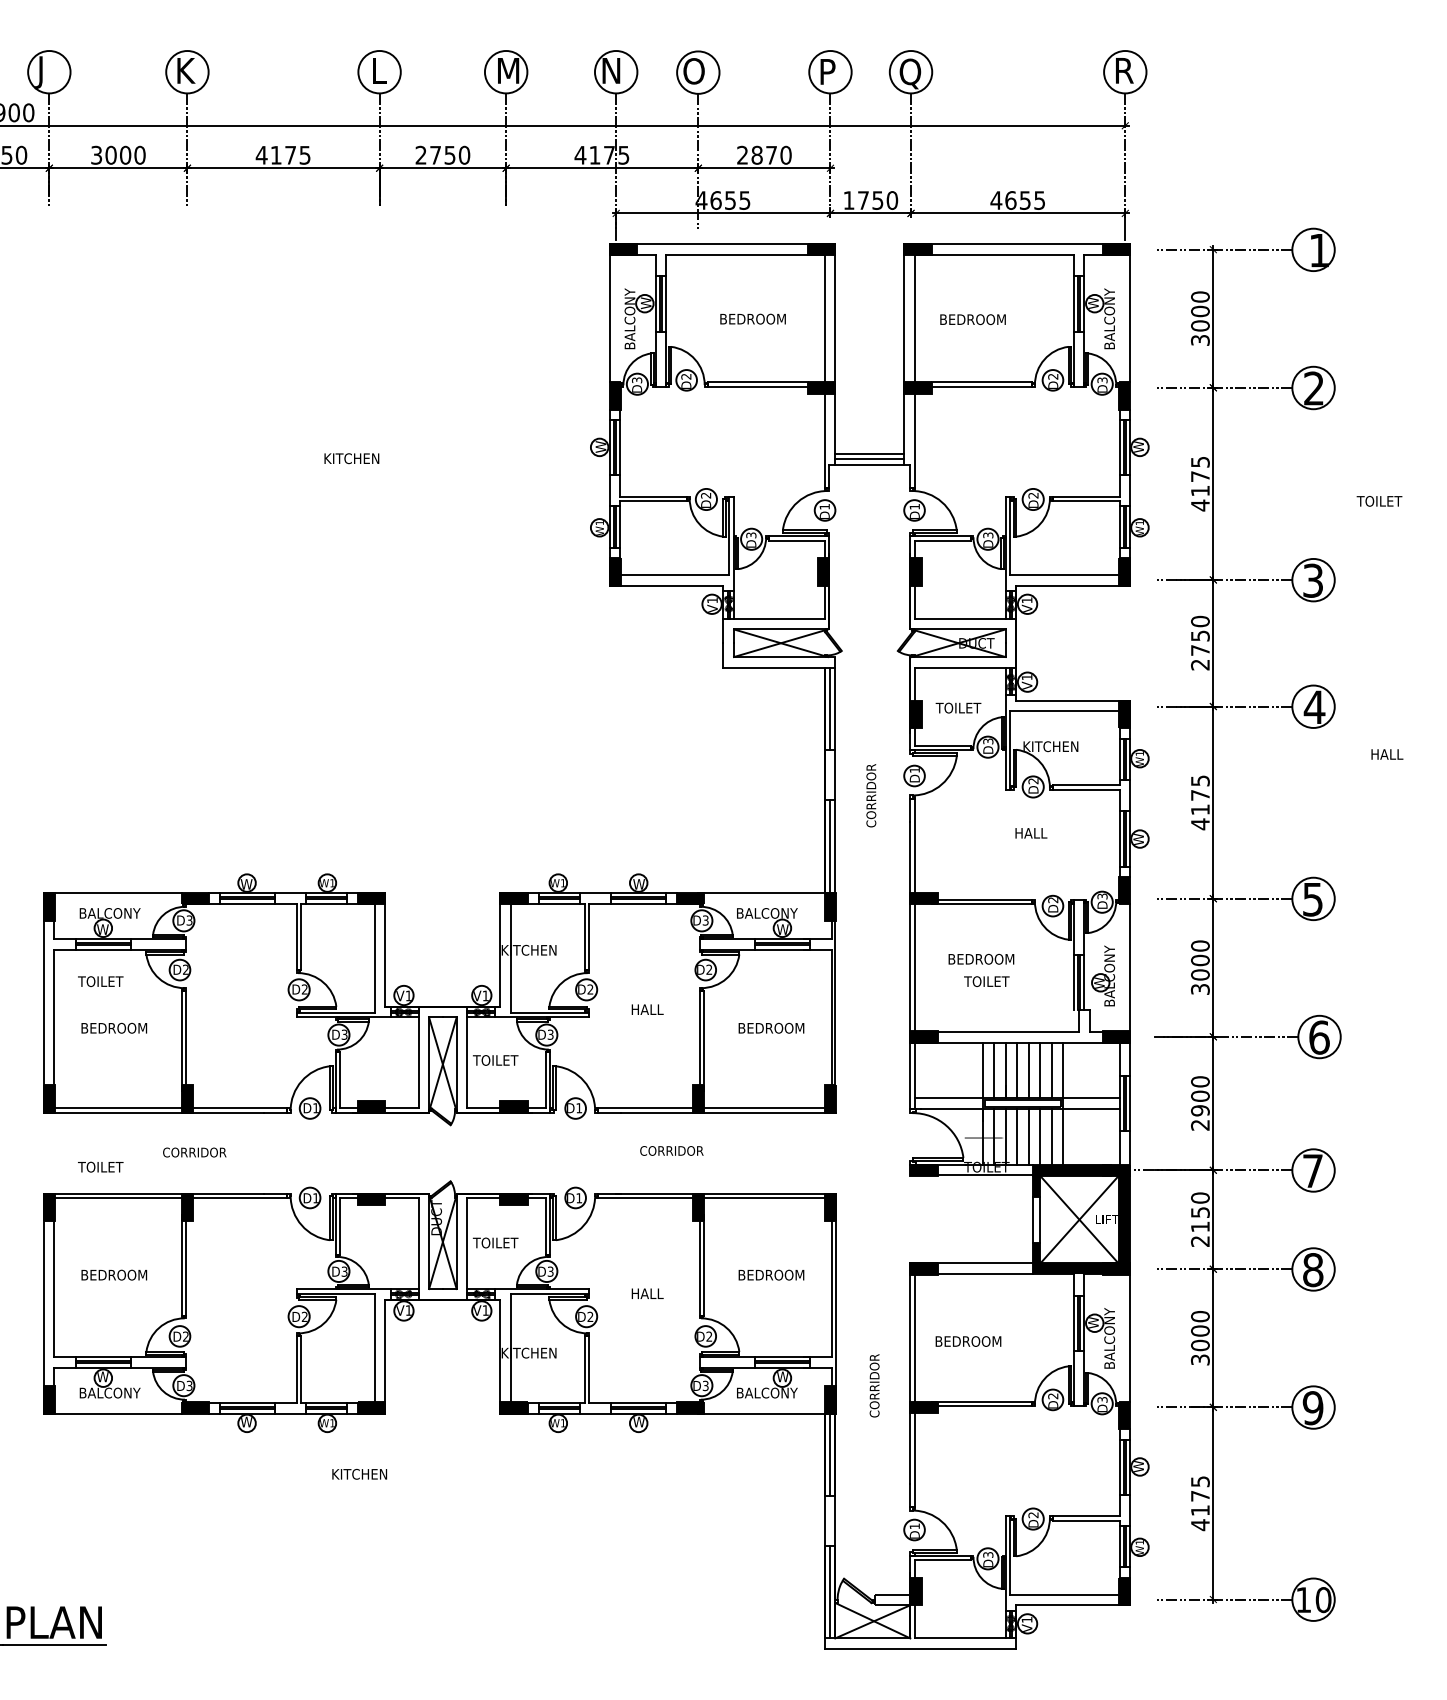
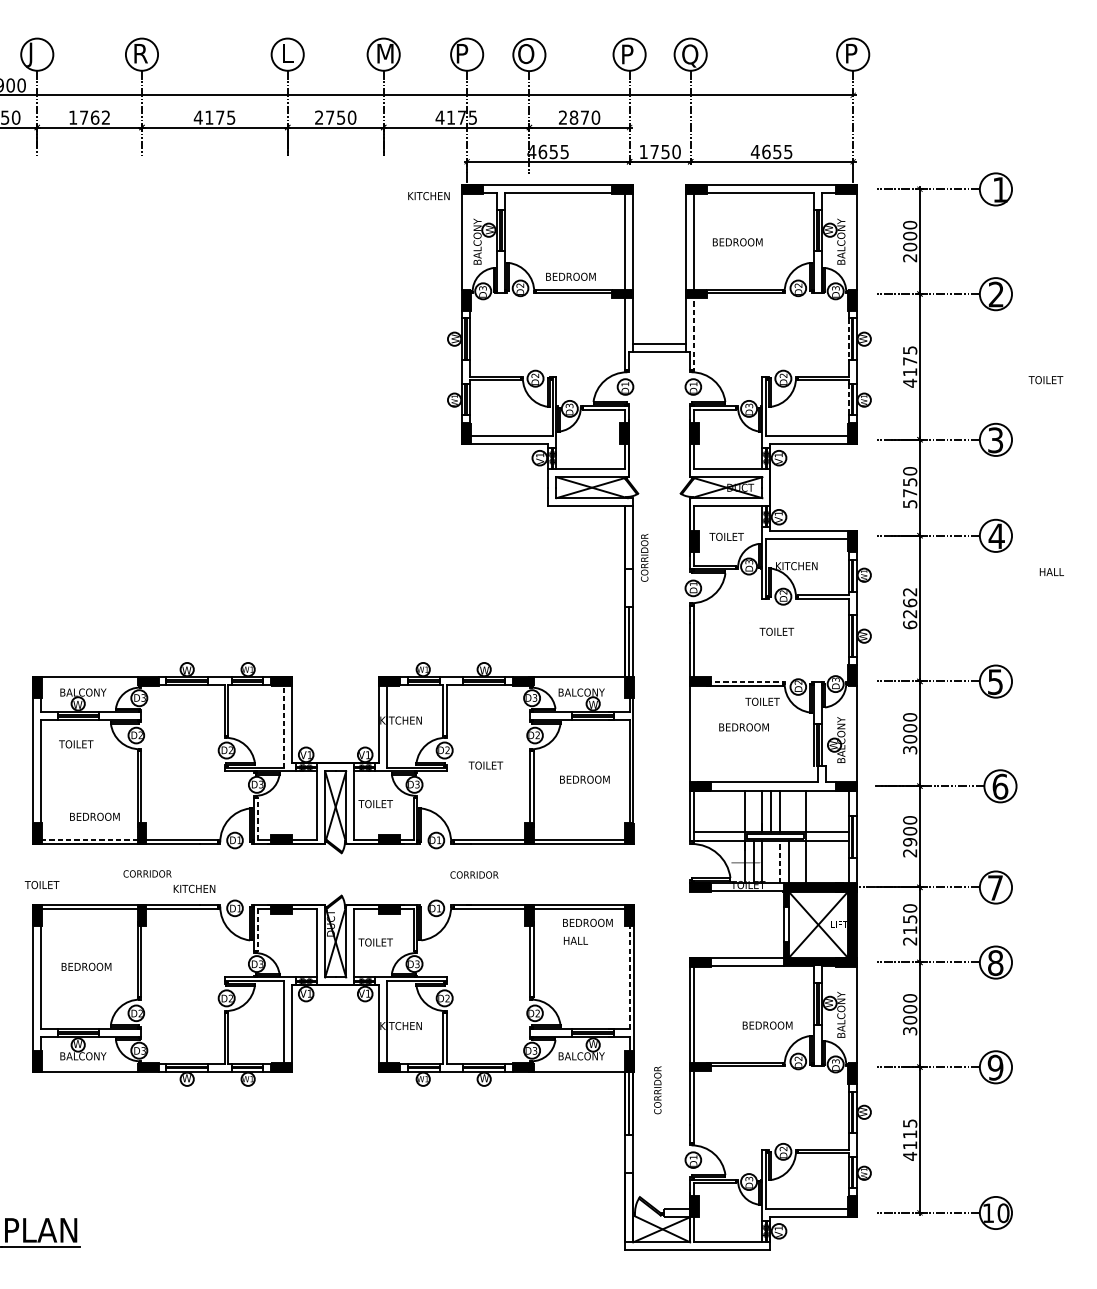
text: (187, 70) -> (142, 53), K -> R
text: (612, 70) -> (464, 53), N -> P
text: (1126, 71) -> (854, 54), R -> P
text: (118, 154) -> (89, 117), 3000 -> 1762
text: (752, 318) -> (570, 276), moved
text: (1200, 340) -> (910, 258), 3000 -> 2000
line: (914, 437) -> (693, 331), solid -> dashed
line: (1119, 447) -> (848, 339), solid -> dashed
text: (351, 458) -> (428, 195), moved
line: (869, 459) -> (659, 348), removed
line: (1119, 526) -> (848, 399), solid -> dashed
text: (1200, 664) -> (910, 503), 2750 -> 5750
line: (830, 708) -> (629, 537), removed
text: (871, 795) -> (644, 557), moved
text: (1200, 802) -> (910, 608), 4175 -> 6262
text: (1024, 832) -> (776, 631), HALL -> TOILET
line: (982, 899) -> (744, 682), solid -> dashed
line: (374, 958) -> (283, 726), solid -> dashed
line: (914, 967) -> (693, 733), removed
text: (986, 981) -> (762, 701), moved
text: (640, 1009) -> (485, 765), HALL -> TOILET
text: (114, 1027) -> (95, 816), moved
line: (994, 1069) -> (753, 810), removed
line: (1040, 1069) -> (788, 810), removed
line: (1051, 1069) -> (797, 810), removed
line: (340, 1079) -> (258, 818), solid -> dashed
line: (117, 1108) -> (88, 840), solid -> dashed
line: (1017, 1136) -> (771, 861), removed
line: (1028, 1136) -> (779, 861), solid -> dashed
line: (1051, 1136) -> (797, 861), removed
text: (671, 1150) -> (474, 874), moved
text: (100, 1166) -> (41, 884), moved
line: (340, 1226) -> (258, 929), solid -> dashed
text: (771, 1274) -> (587, 922), moved
line: (831, 1277) -> (630, 968), solid -> dashed
text: (647, 1293) -> (575, 940), moved
text: (968, 1341) -> (767, 1025), moved
text: (874, 1385) -> (657, 1090), moved
text: (359, 1474) -> (194, 889), moved
text: (1200, 1496) -> (910, 1134), 4175 -> 4115
line: (830, 1592) -> (629, 1207), removed

